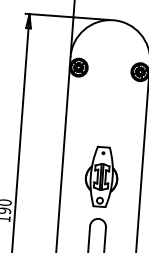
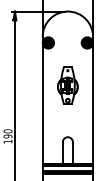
part: (101, 176) -> (67, 85), moved

